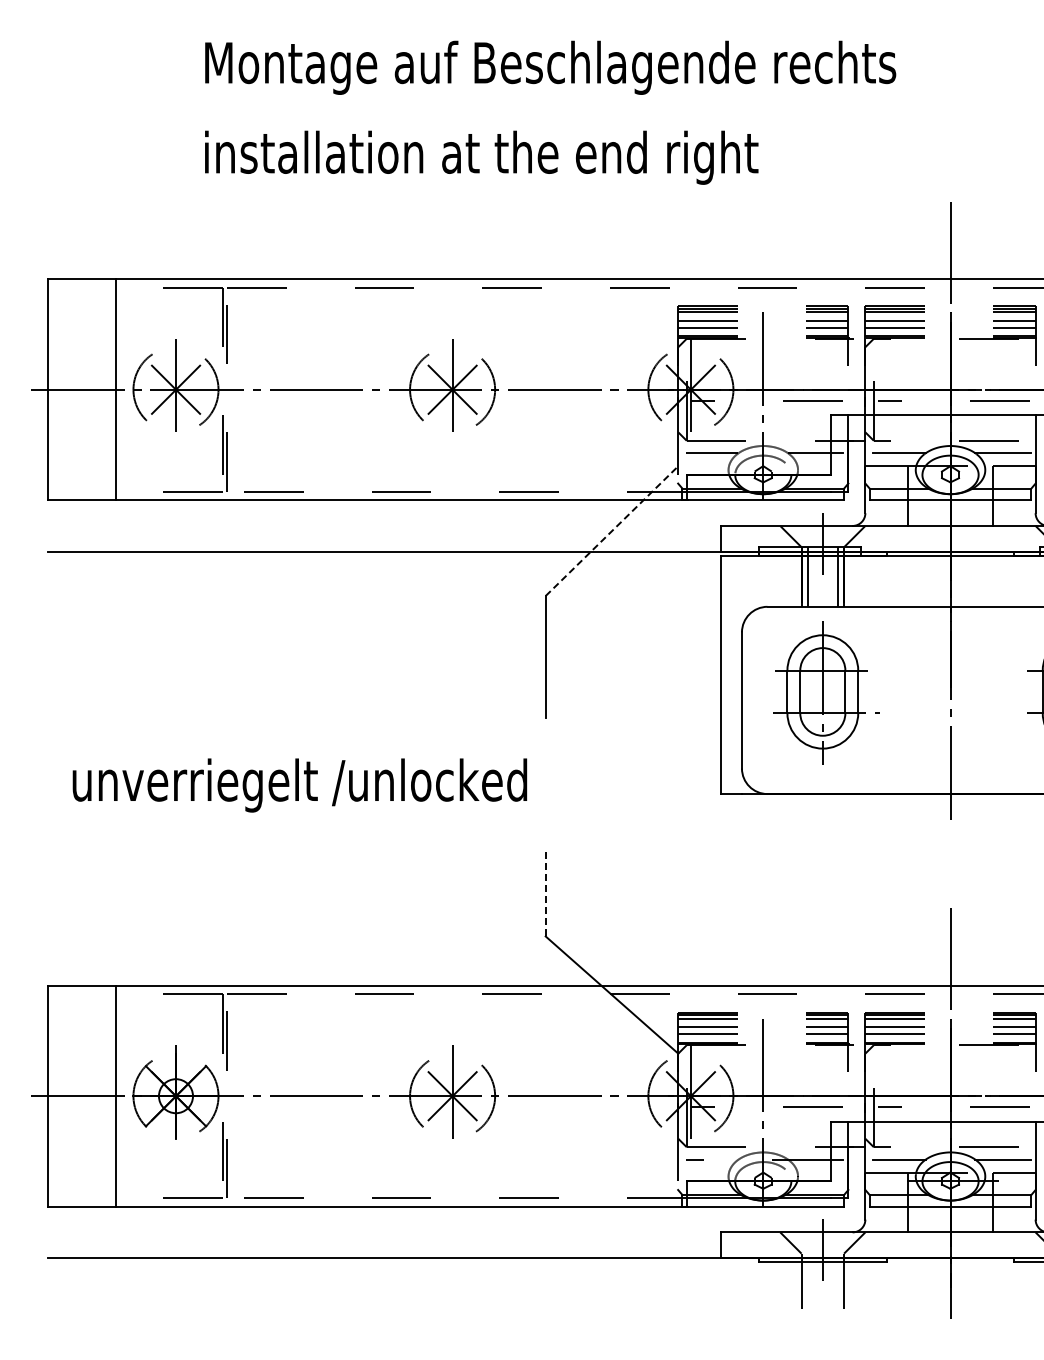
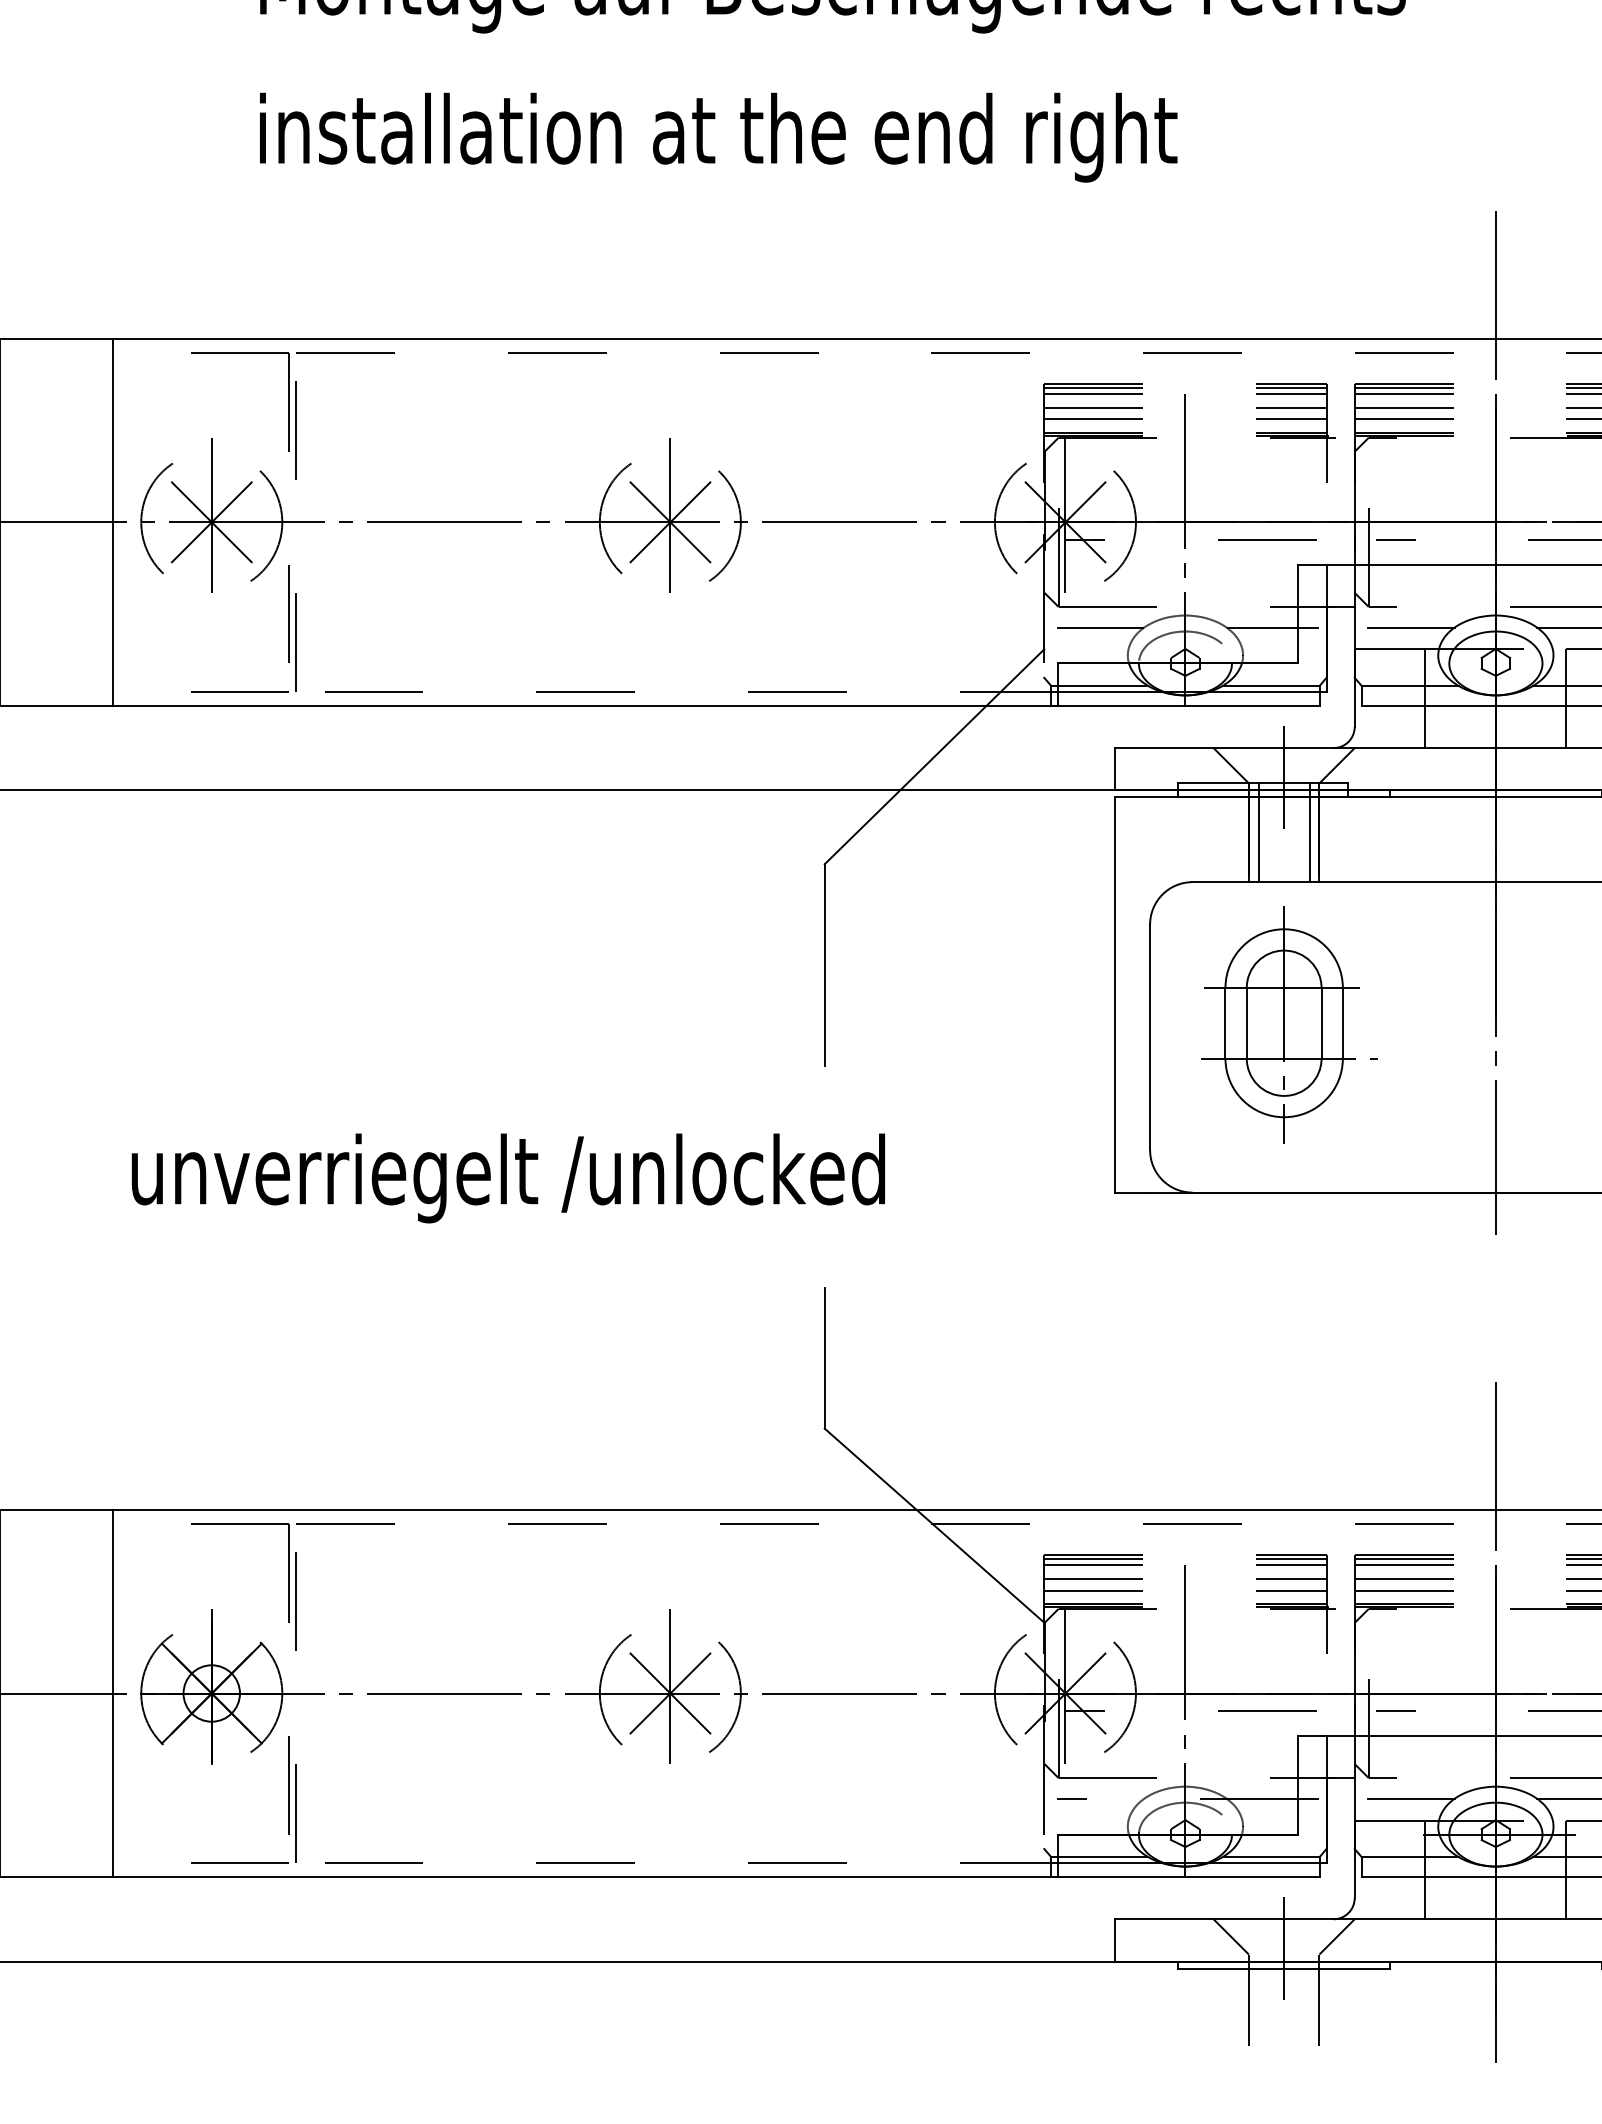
line: (611, 531) -> (933, 757), dashed -> solid
text: (299, 785) -> (507, 1178), moved
line: (545, 894) -> (824, 1359), dashed -> solid

